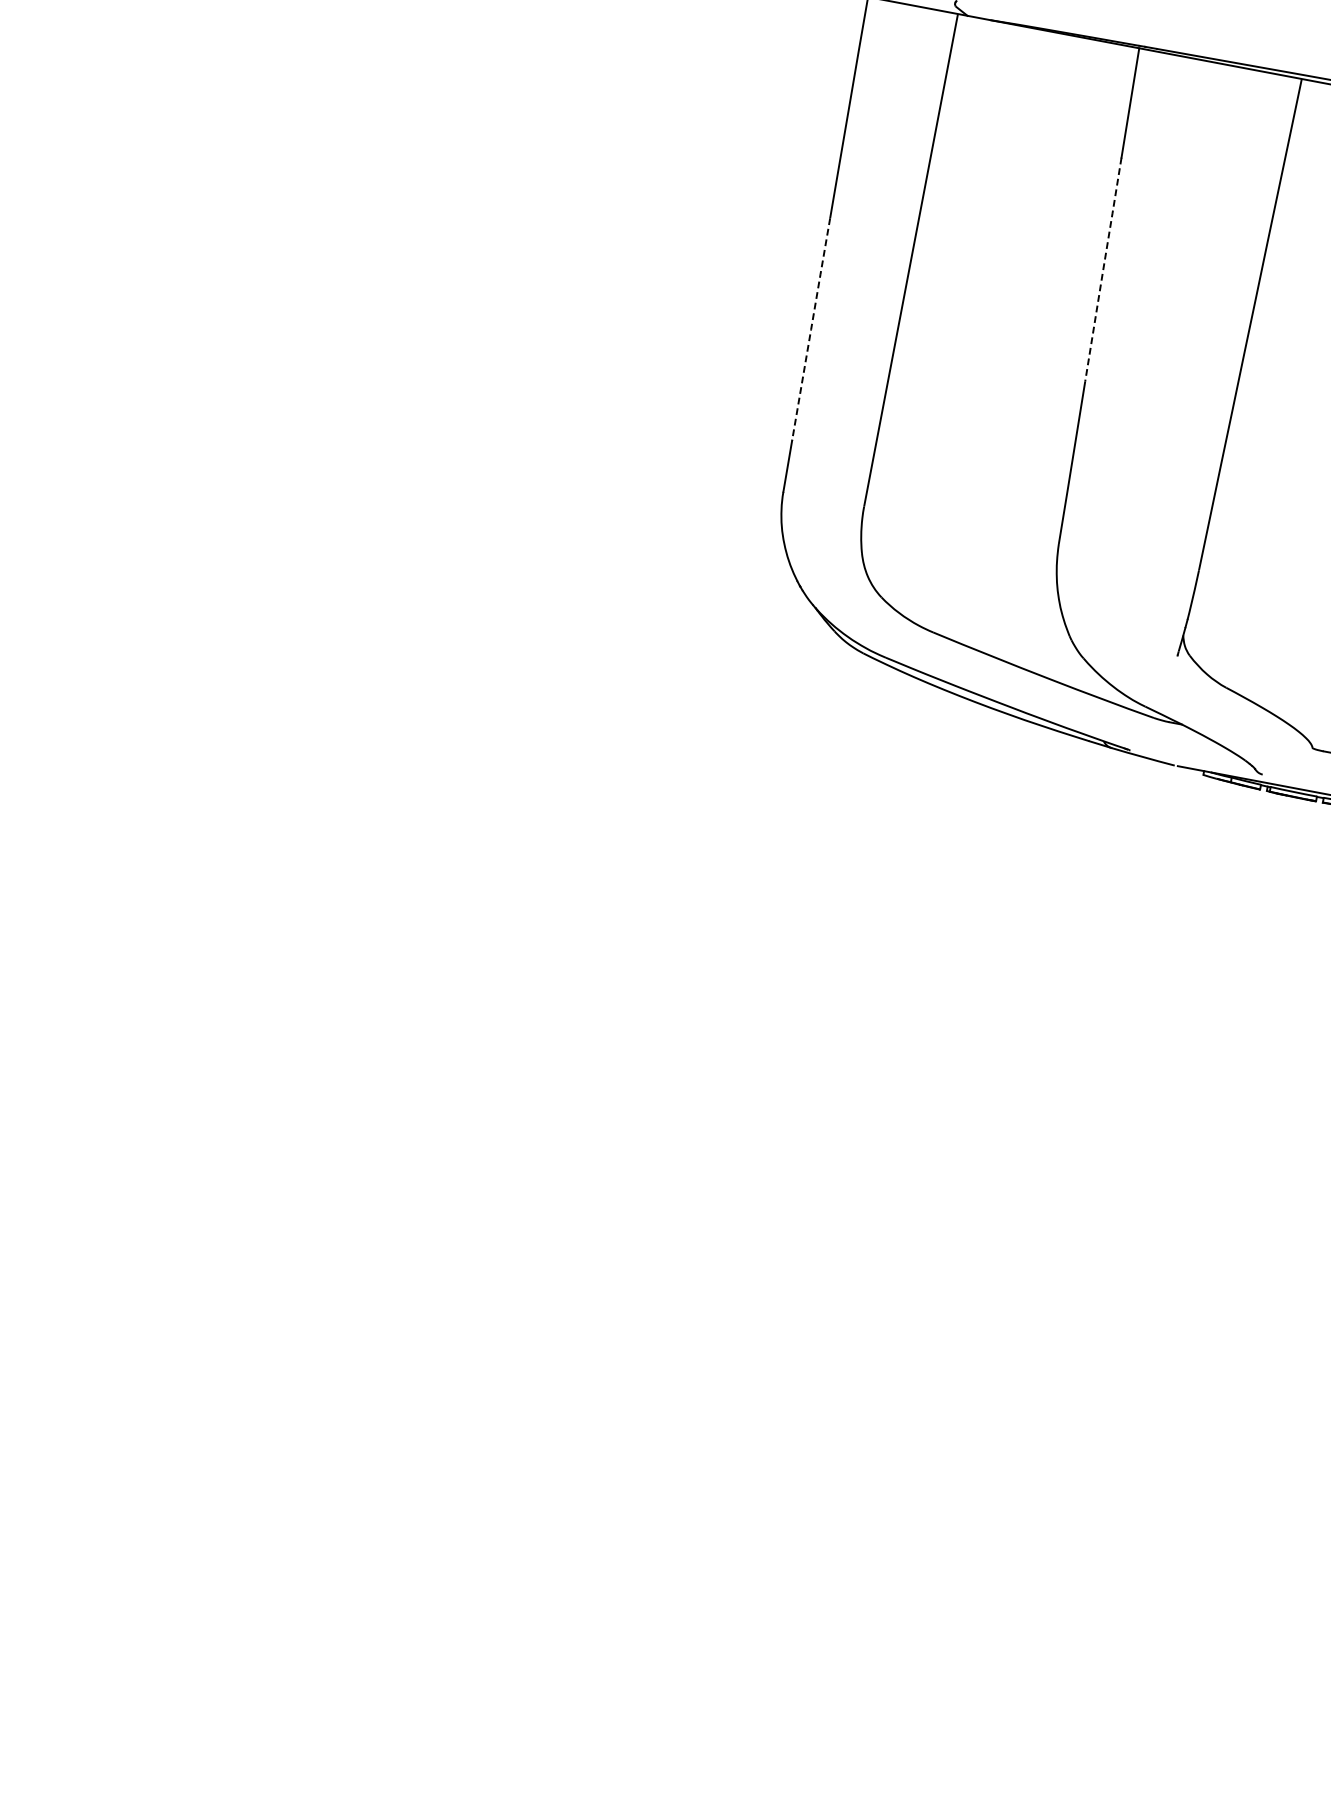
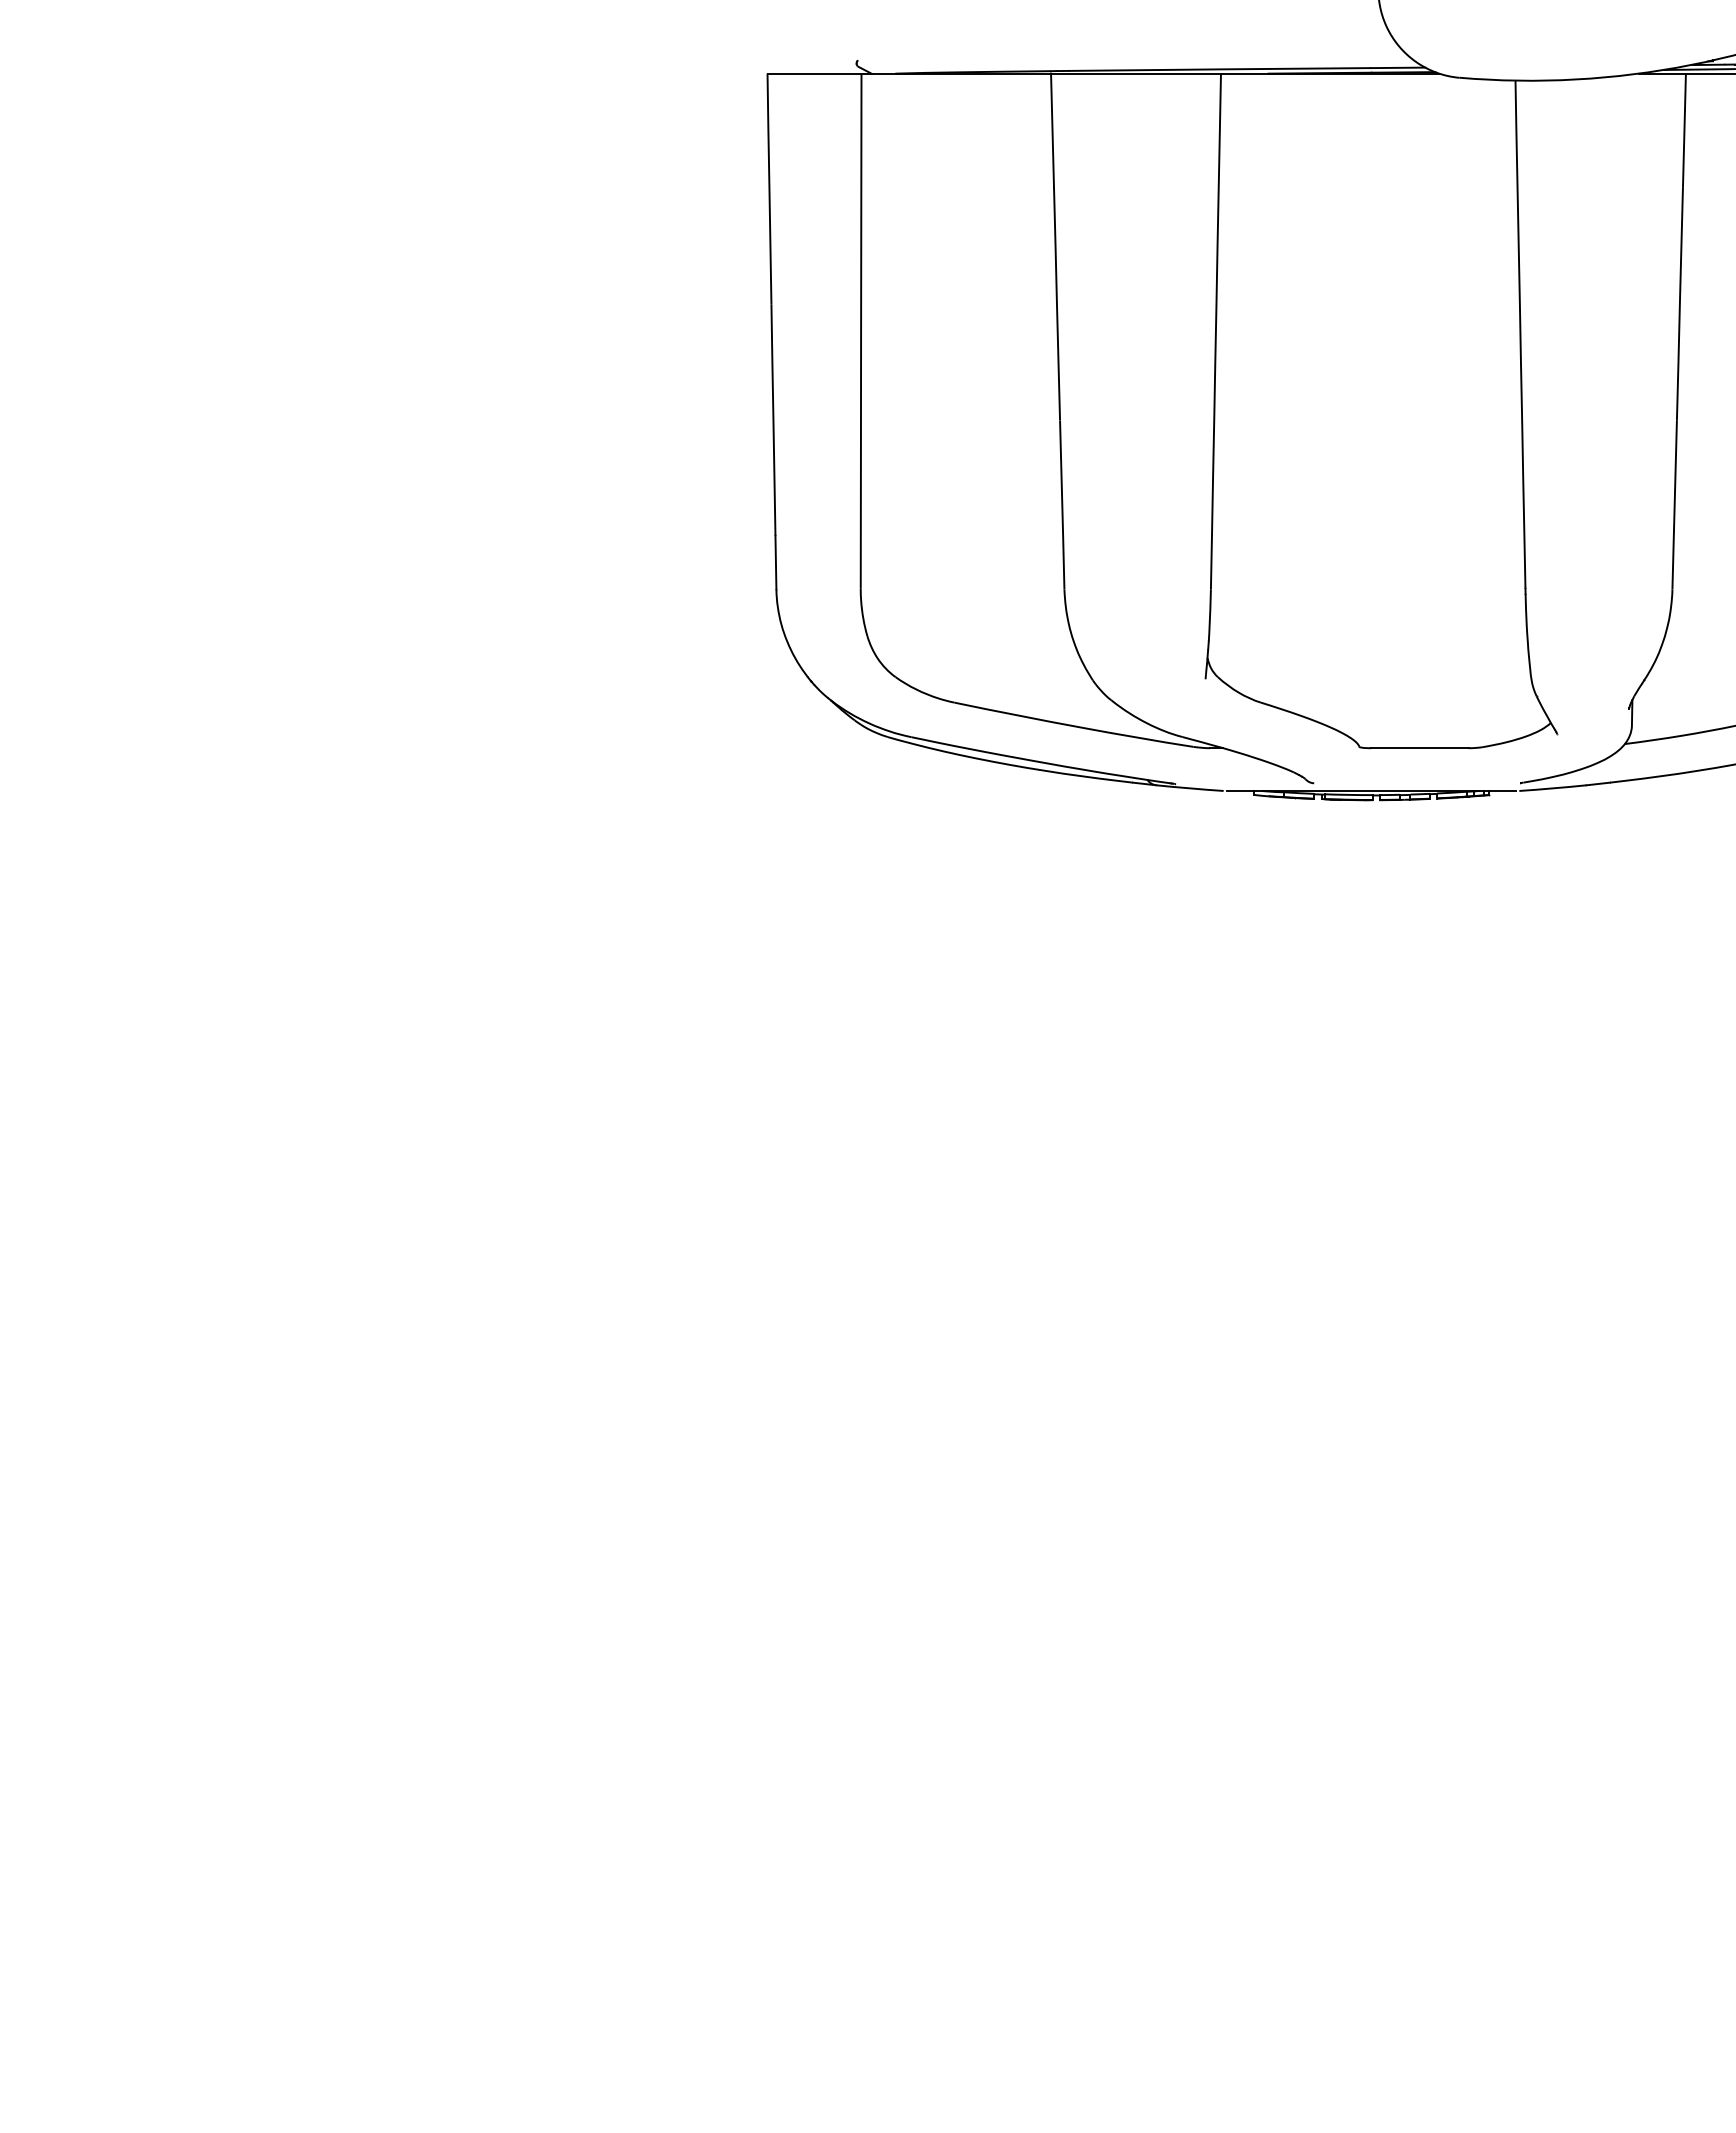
line: (1102, 270) -> (1056, 304), dashed -> solid
line: (811, 328) -> (773, 419), dashed -> solid

